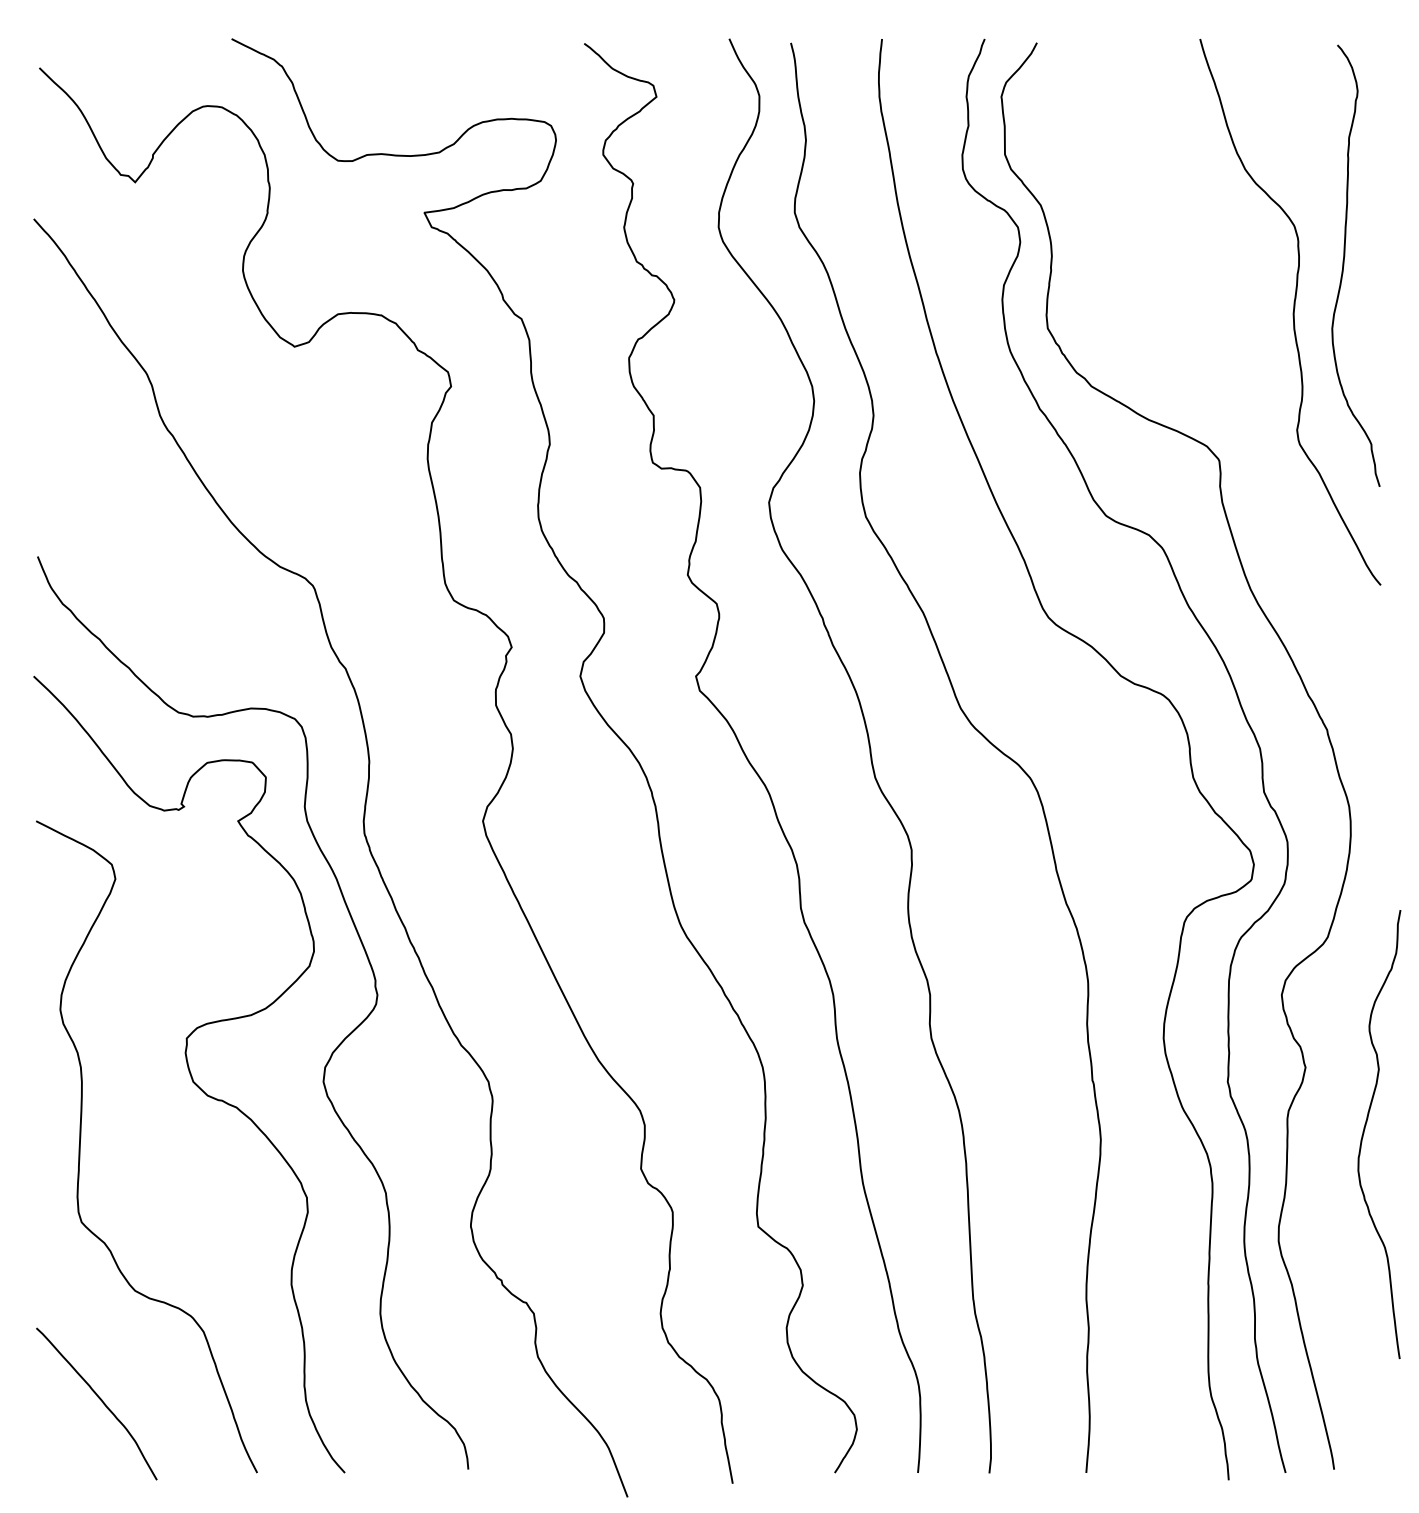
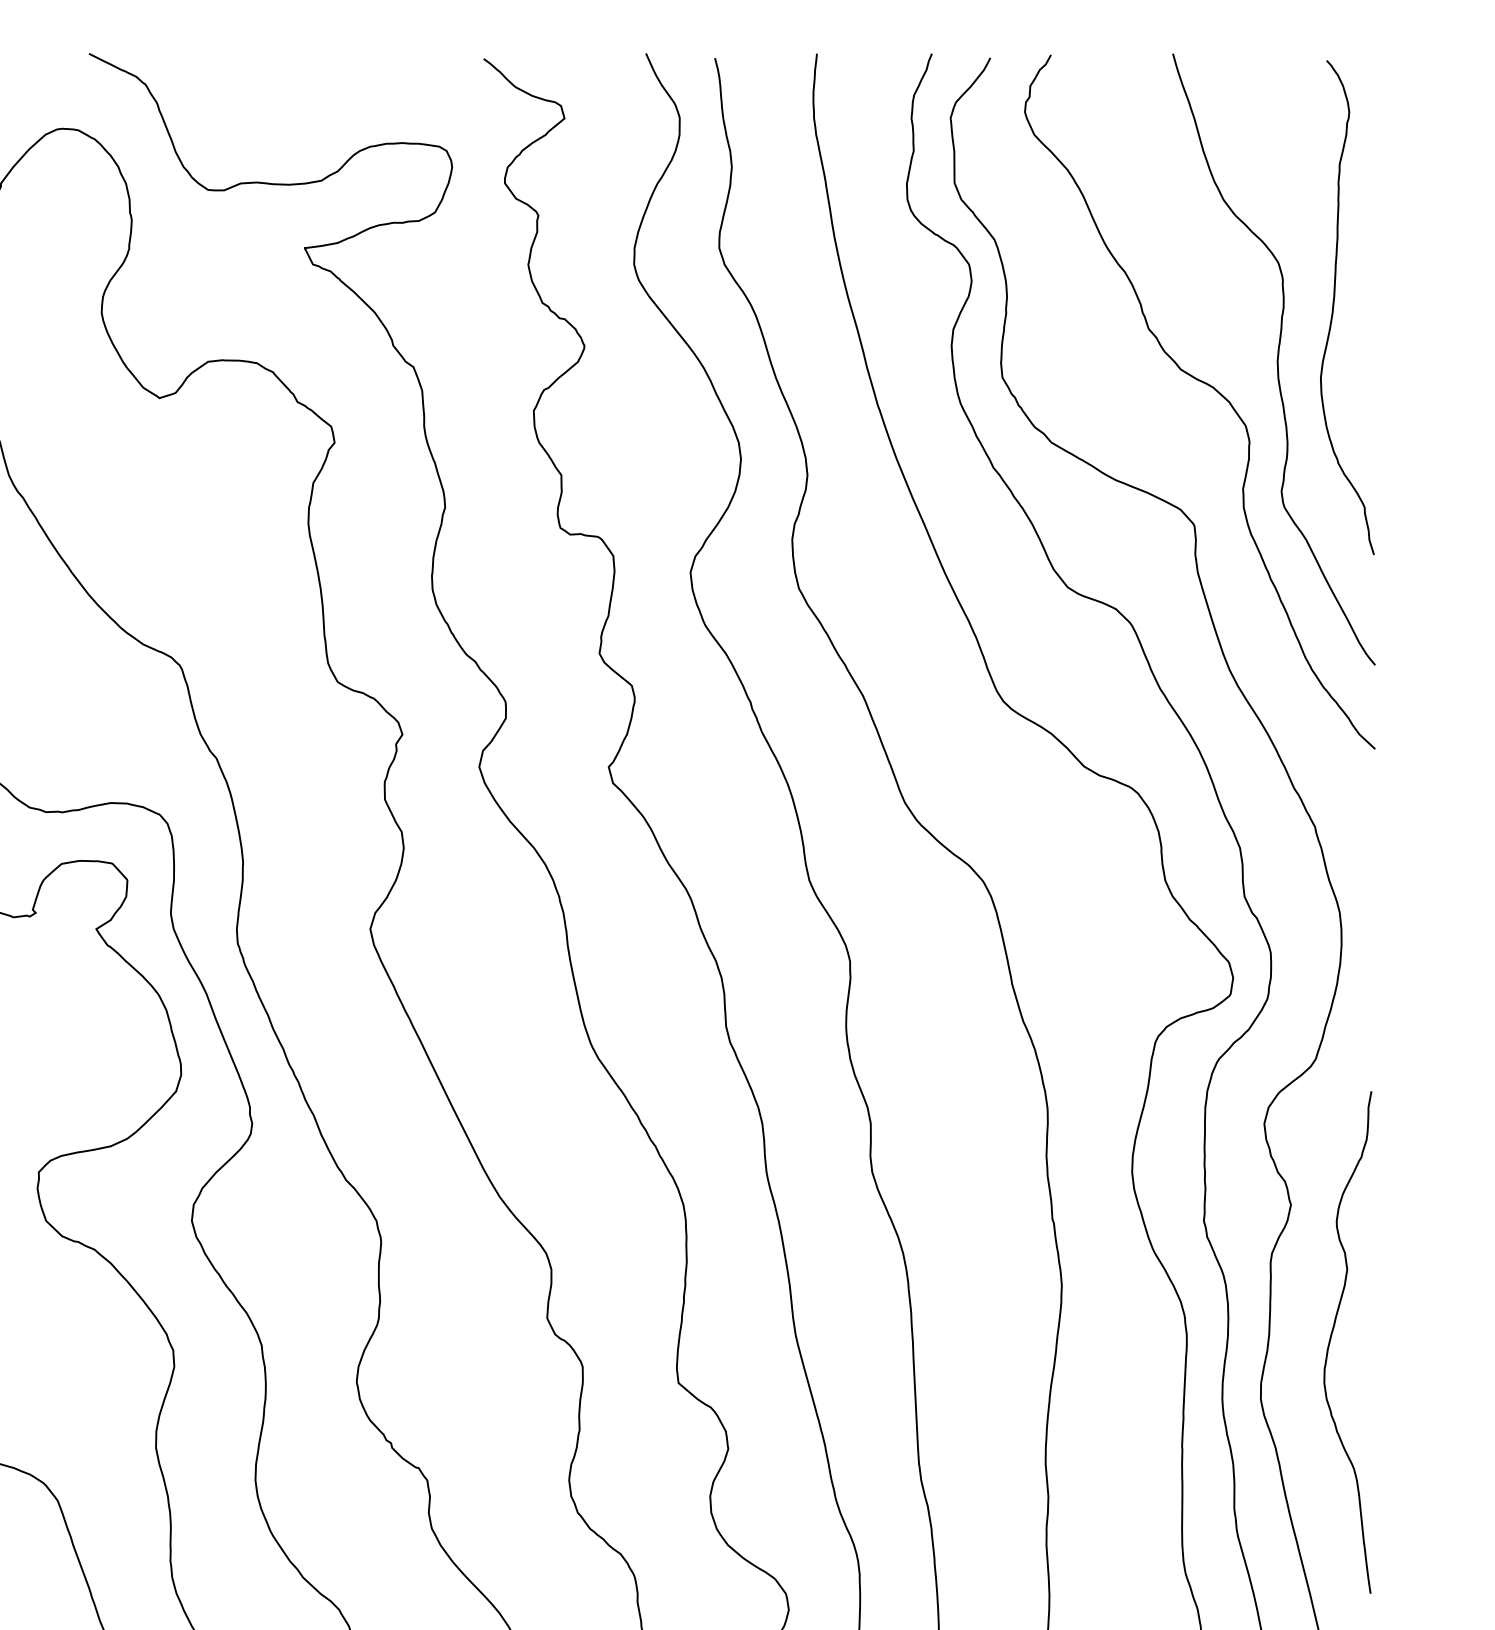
curve: (1230, 335) -> (1206, 385), added
curve: (1365, 1129) -> (1332, 1336), moved

